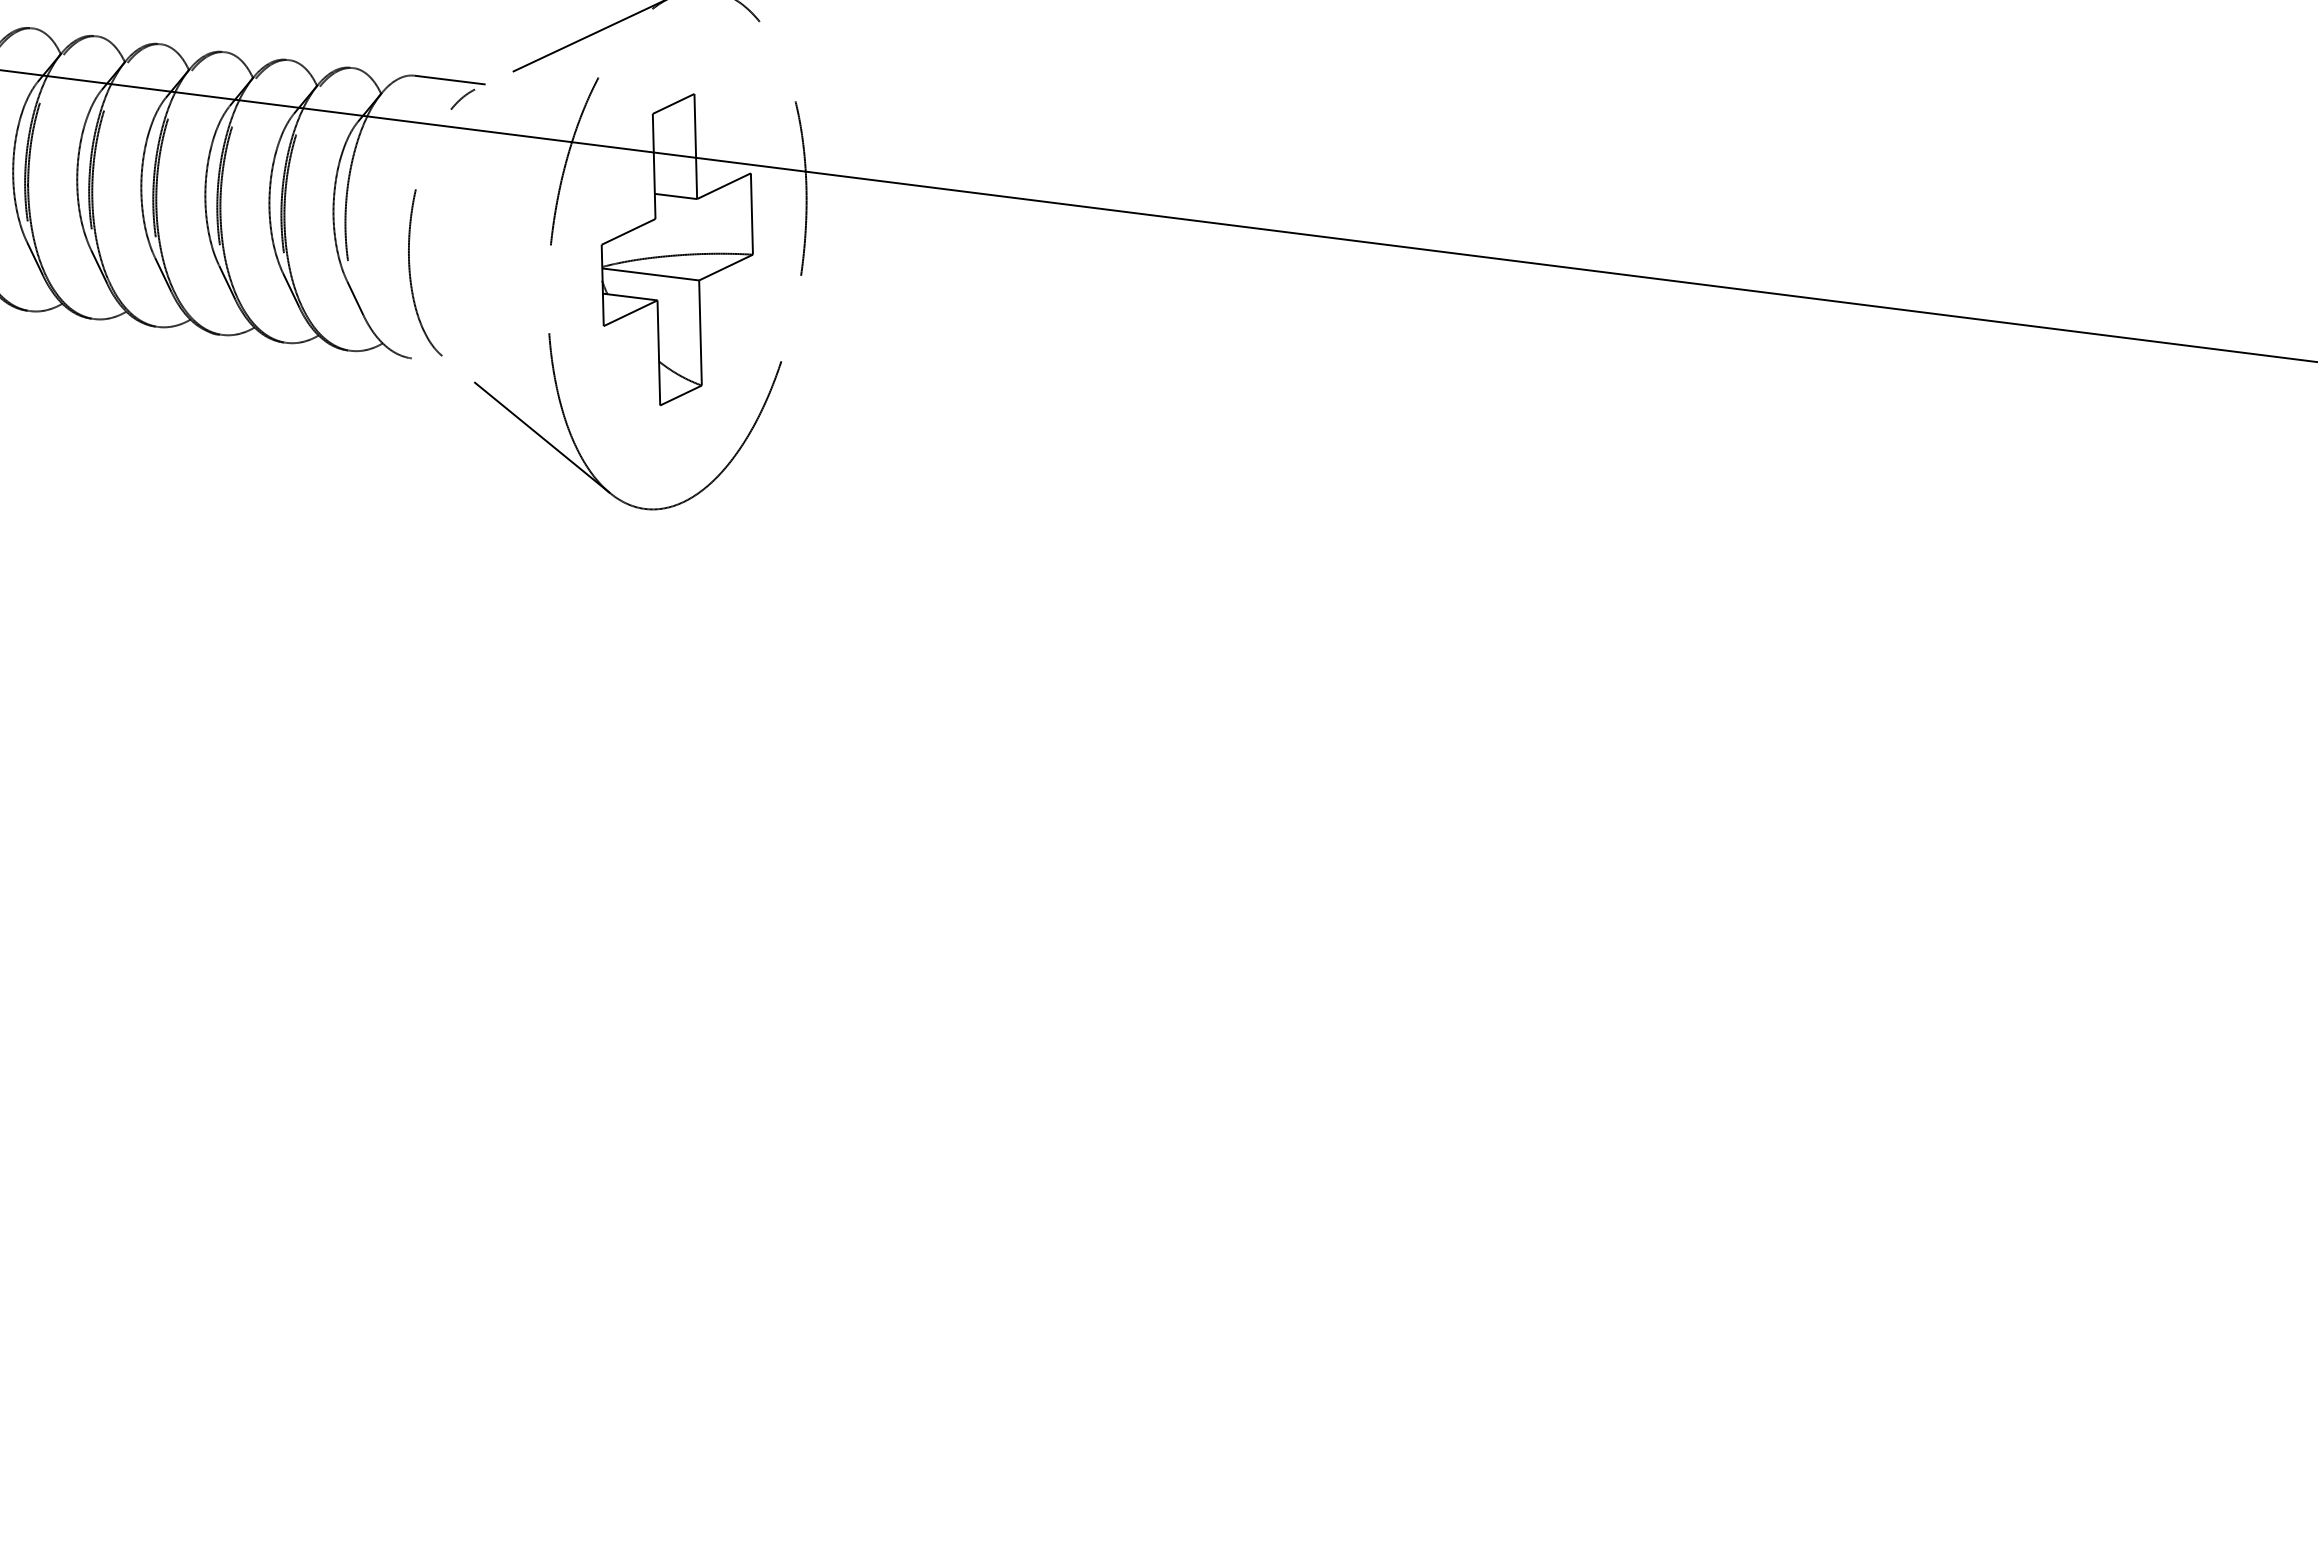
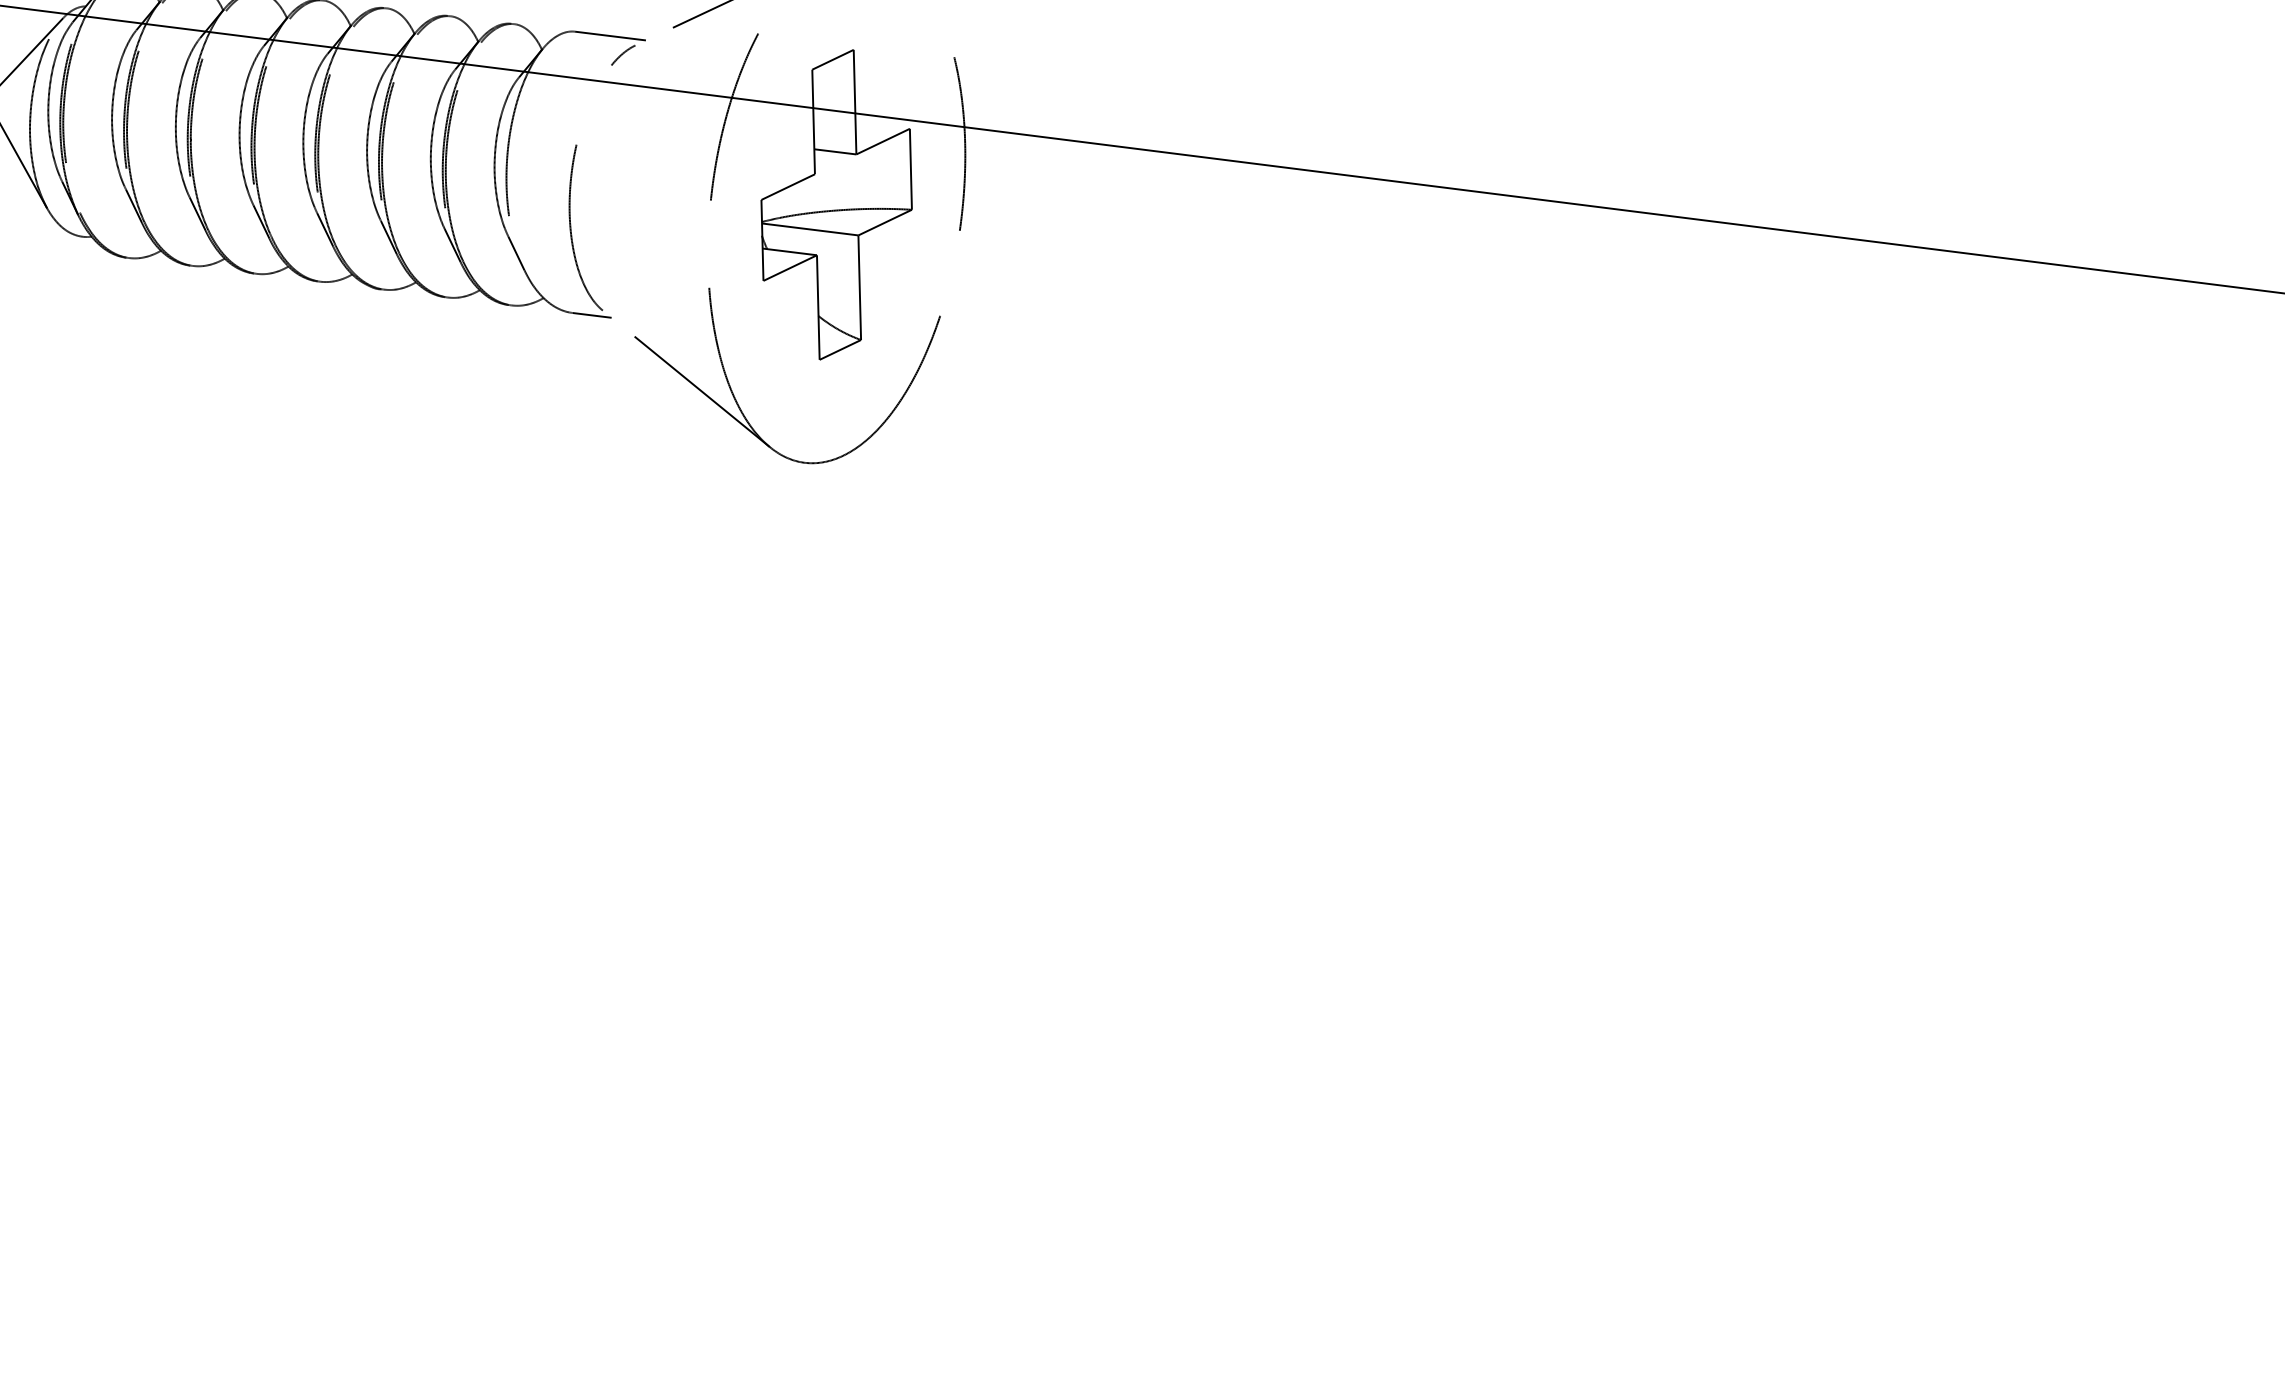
line: (431, 360) -> (592, 315), added

